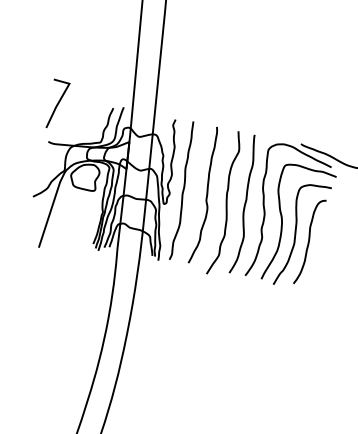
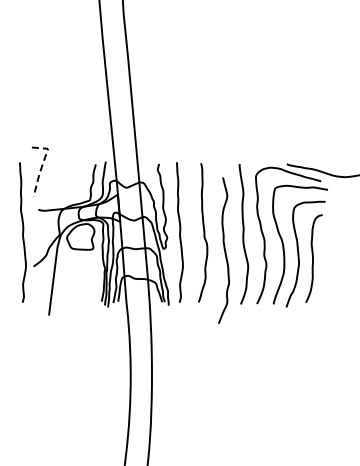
line: (61, 98) -> (42, 164), solid -> dashed
curve: (28, 161) -> (22, 232), added
curve: (225, 202) -> (223, 249), moved

